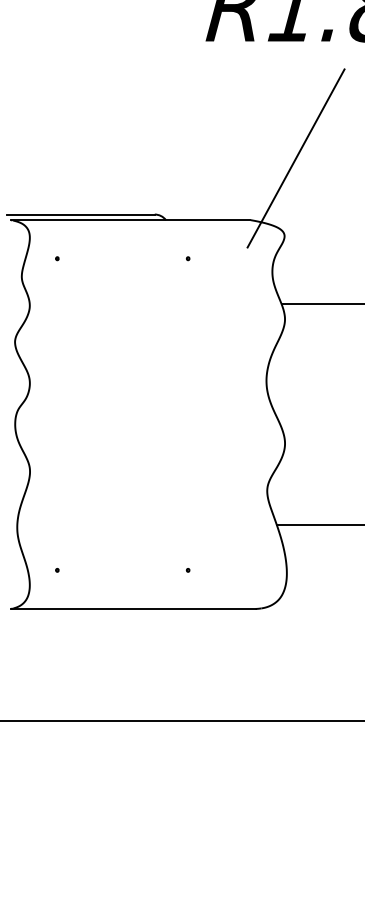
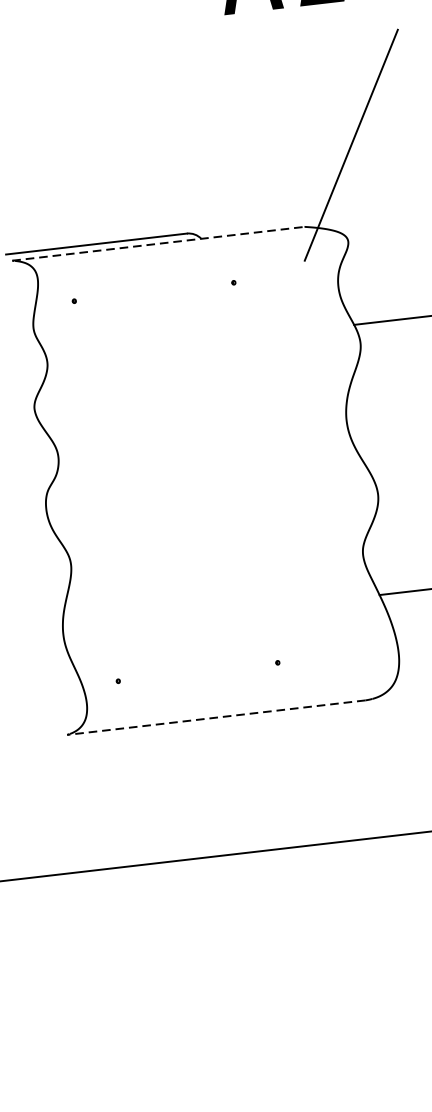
line: (130, 220) -> (158, 244), solid -> dashed
line: (132, 608) -> (215, 717), solid -> dashed

